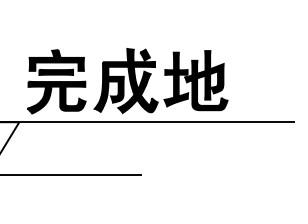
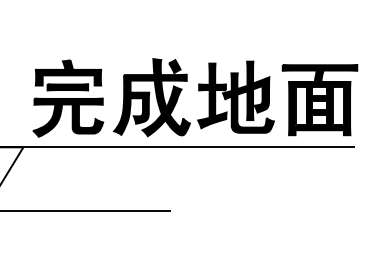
part: (265, 82) -> (319, 99), added

